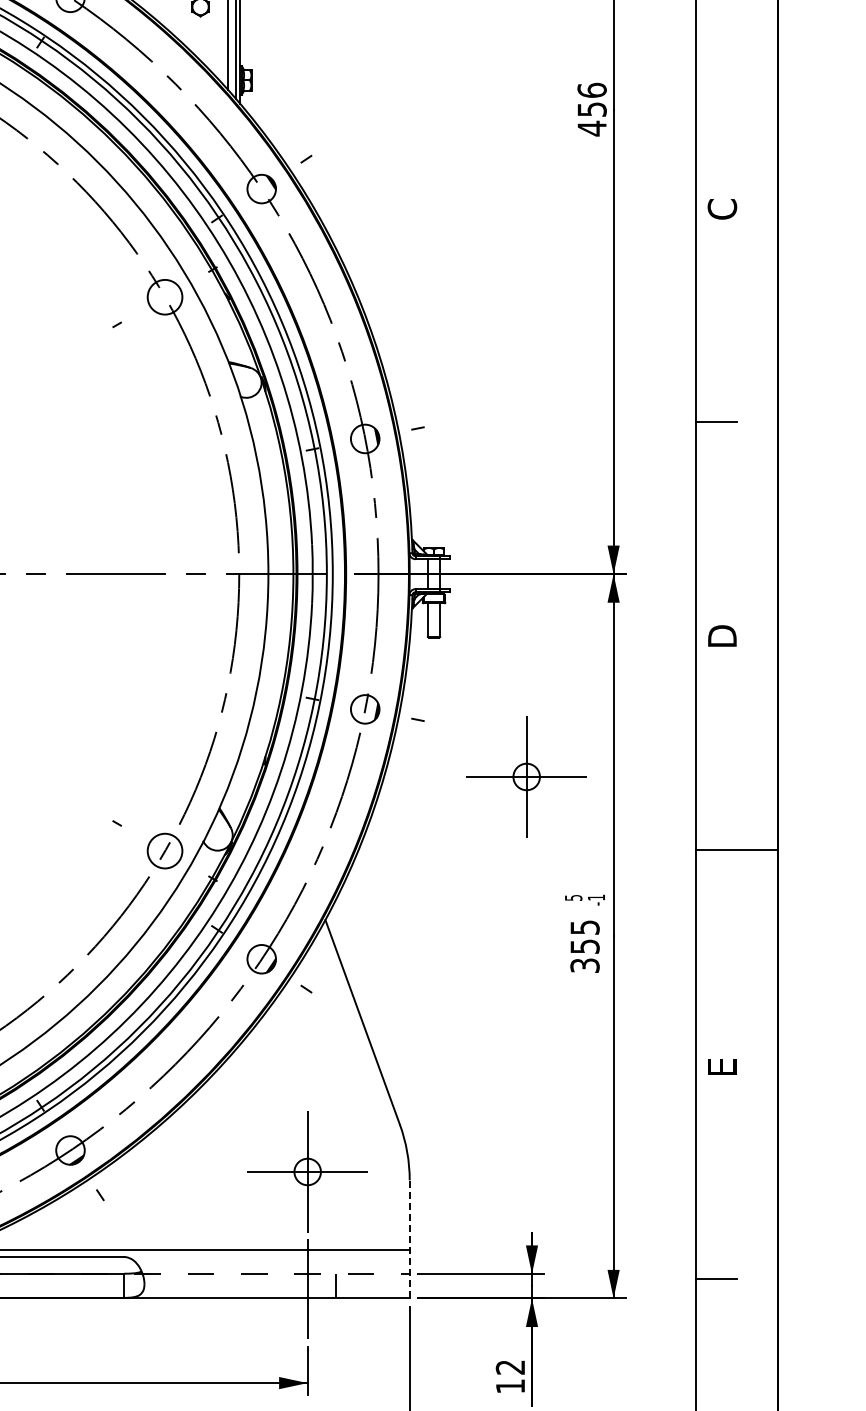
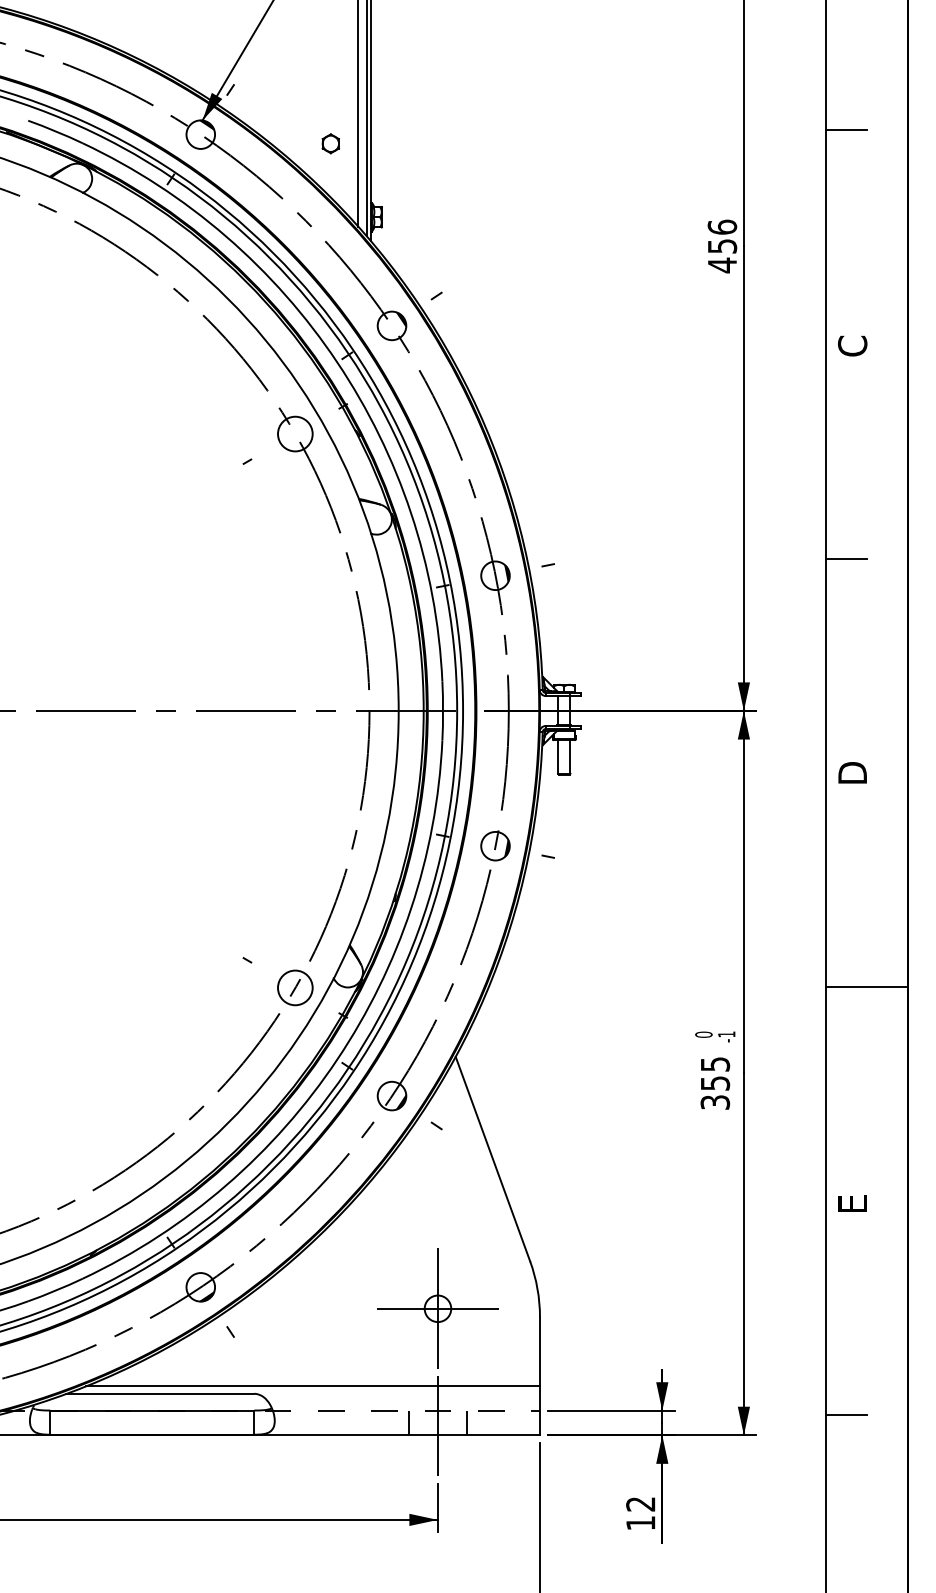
part: (526, 776) -> (656, 913), removed
text: (573, 897) -> (703, 1034), 5 -> 0
line: (409, 1238) -> (539, 1375), dashed -> solid
line: (279, 1285) -> (409, 1422), added

